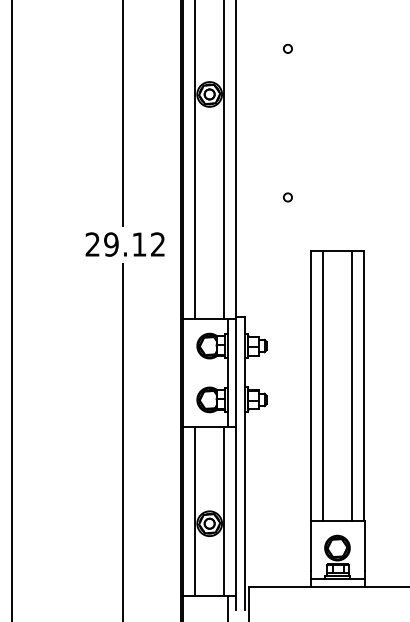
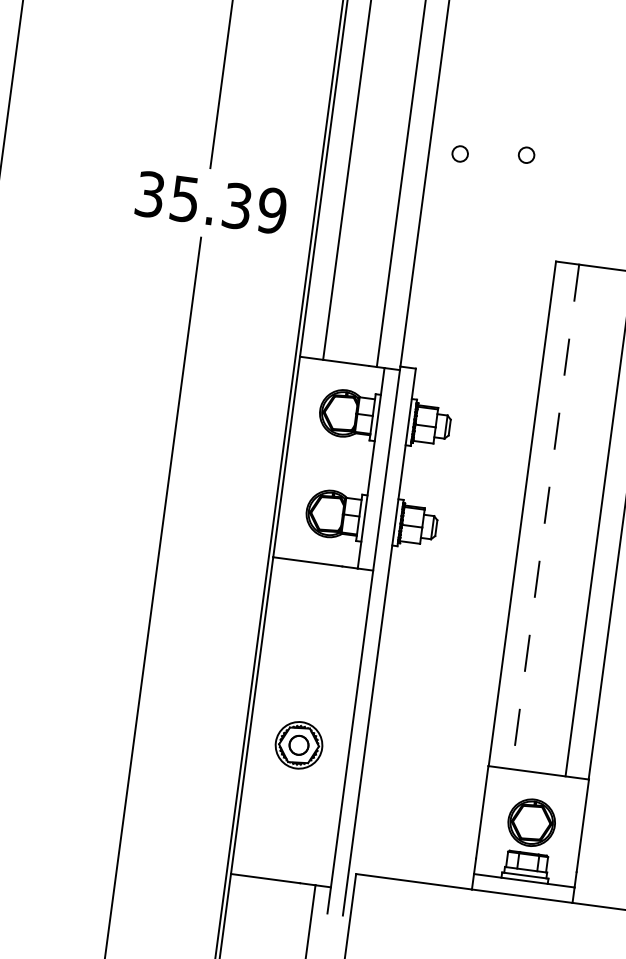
circle: (252, 201) -> (459, 153), added
text: (125, 244) -> (211, 202), 29.12 -> 35.39
line: (323, 386) -> (545, 517), solid -> dashed
line: (195, 511) -> (275, 718), removed
line: (224, 511) -> (329, 726), removed

